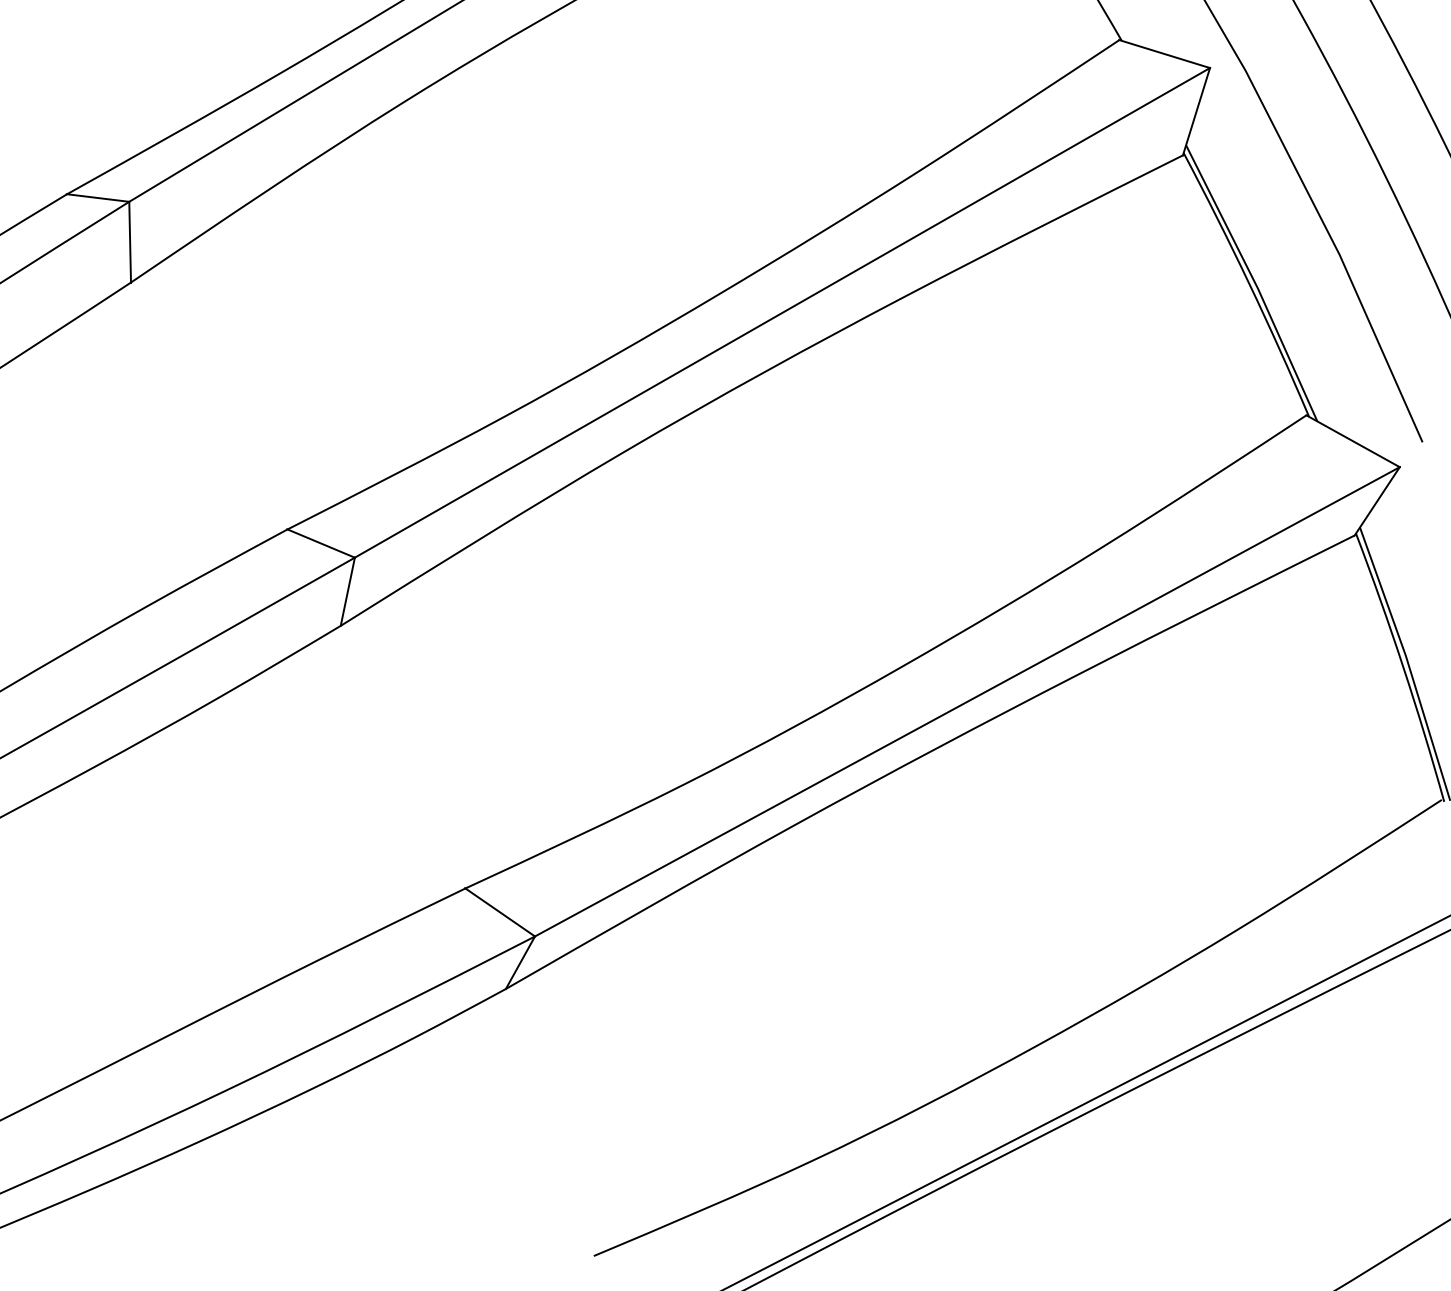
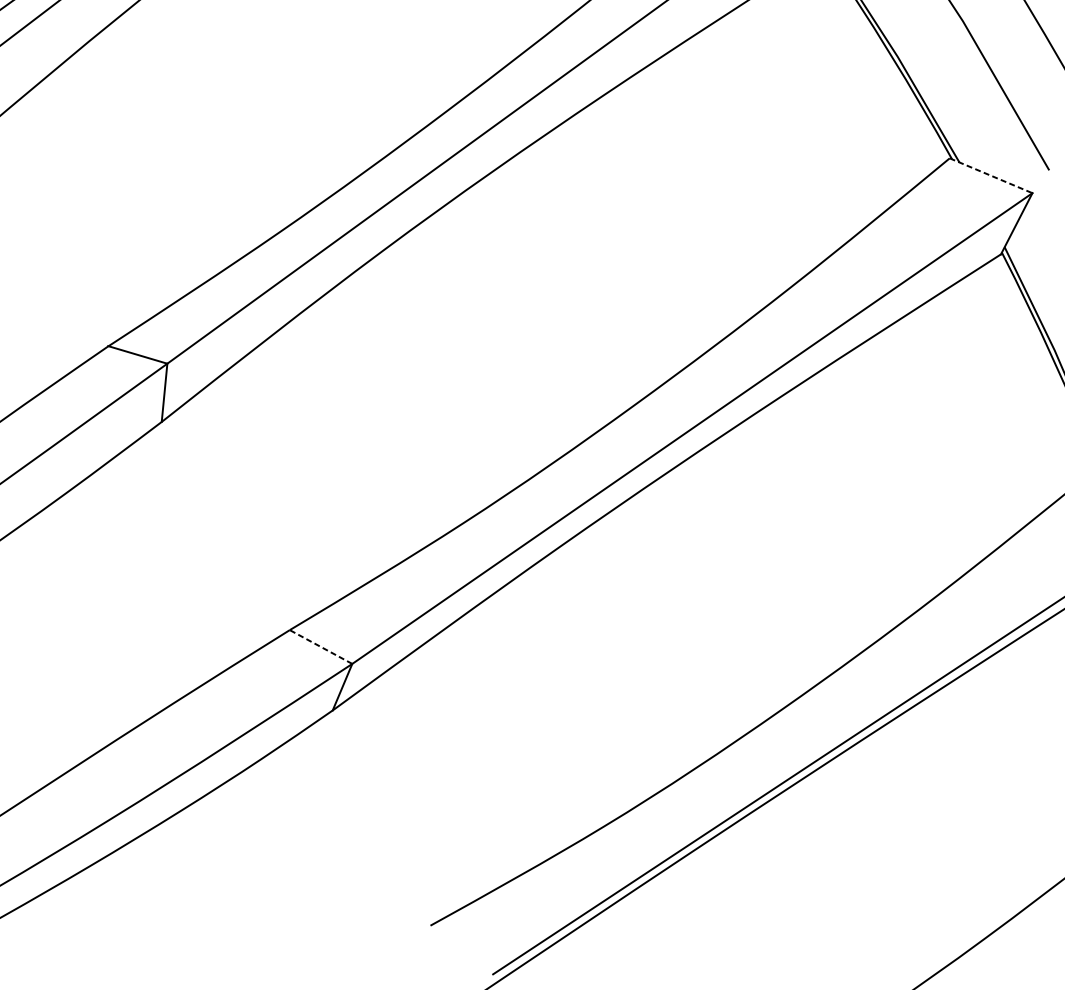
line: (1353, 441) -> (991, 175), solid -> dashed
line: (499, 912) -> (320, 647), solid -> dashed

